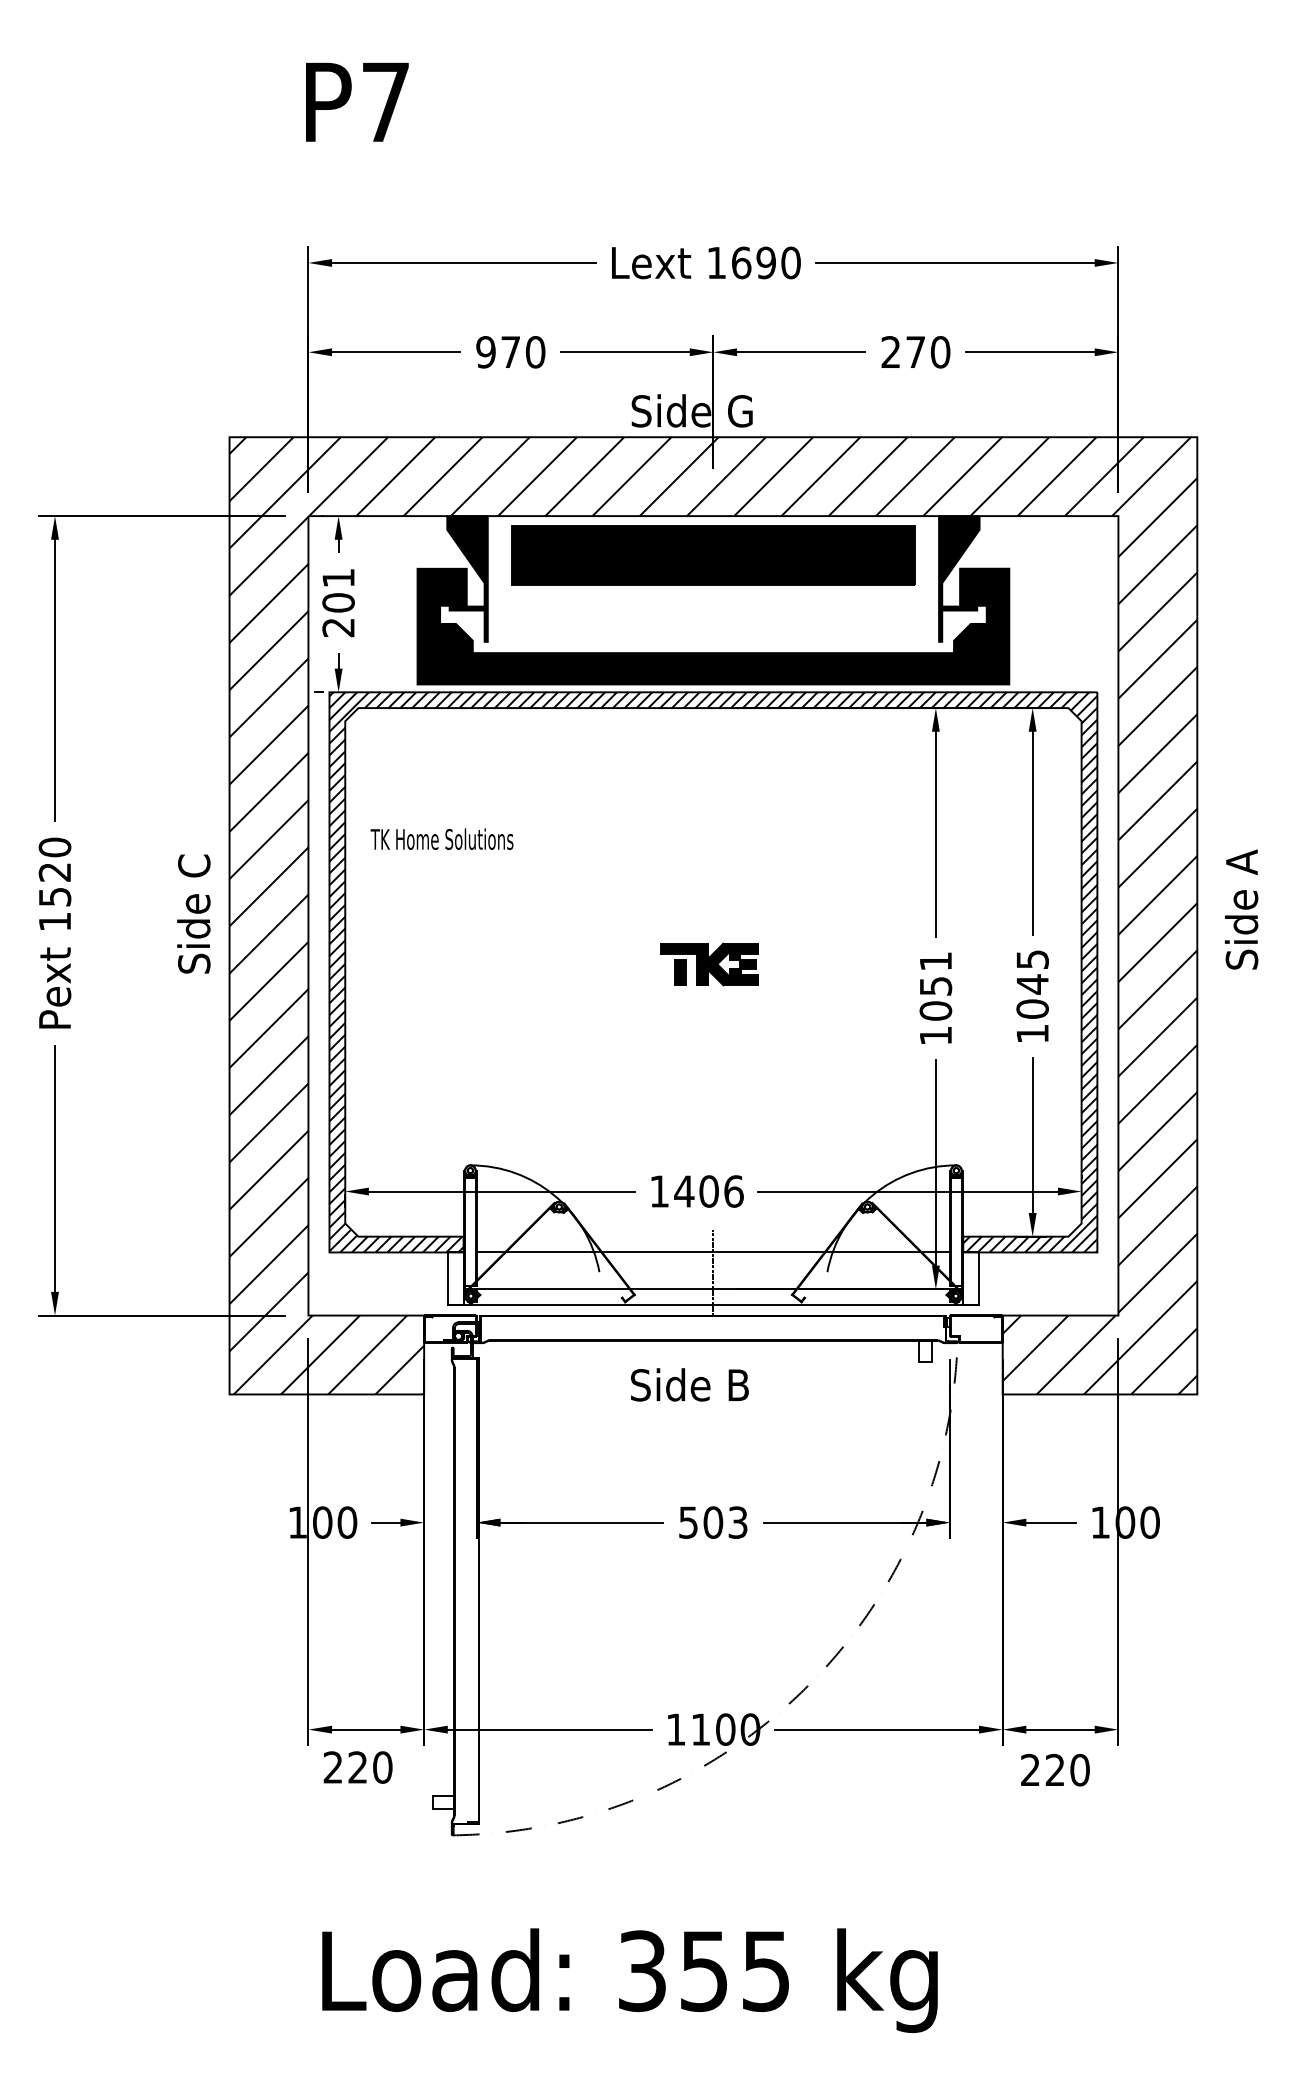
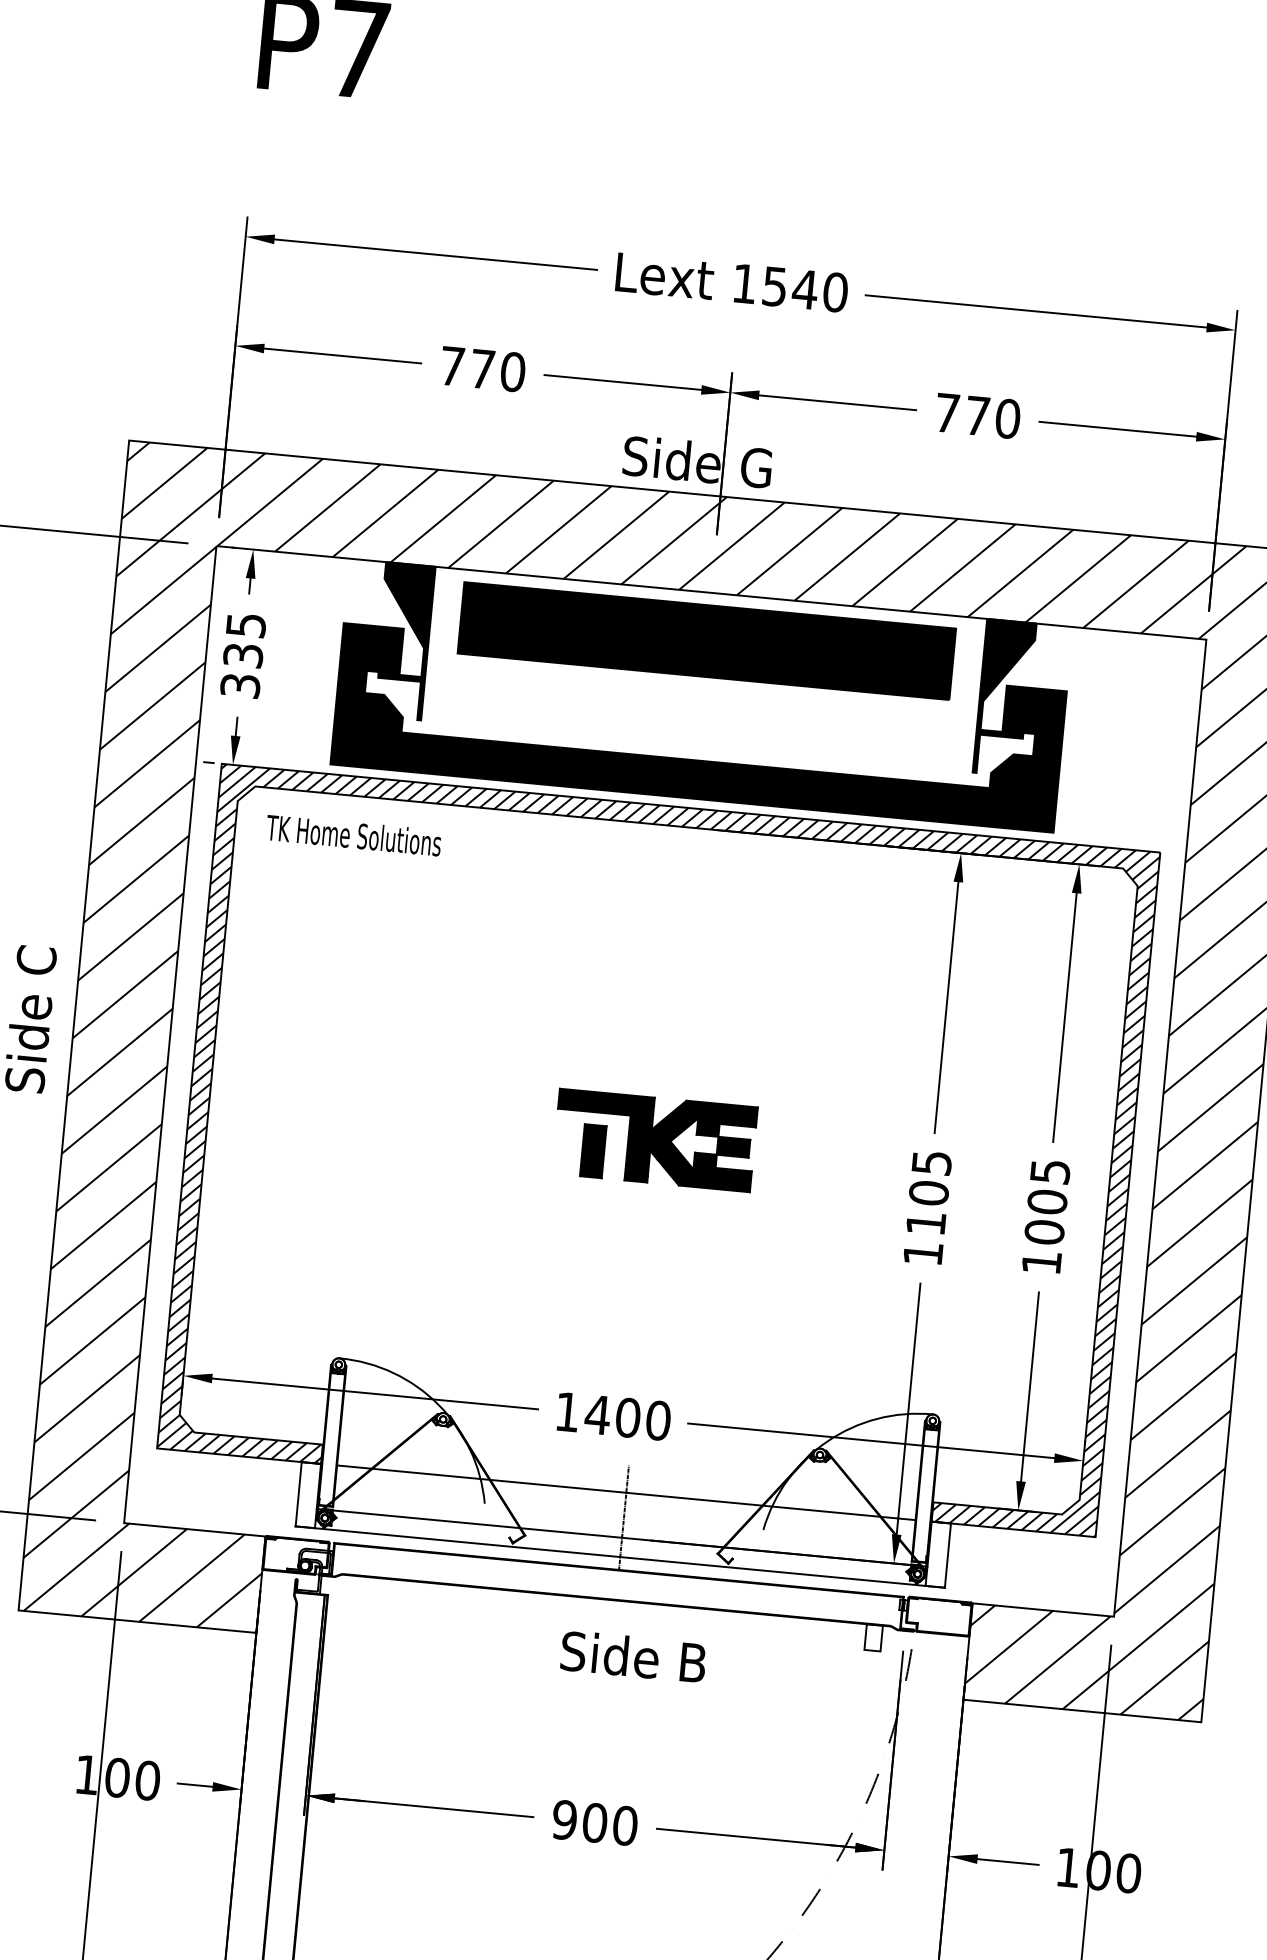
text: (754, 262) -> (790, 287), 1690 -> 1540
text: (890, 351) -> (946, 412), 270 -> 770
text: (485, 352) -> (451, 366), 970 -> 770
text: (338, 603) -> (243, 656), 201 -> 335
text: (441, 838) -> (353, 834), moved
part: (709, 964) -> (654, 1140), size x1.67
text: (1032, 984) -> (1047, 1202), 1045 -> 1005
text: (935, 986) -> (928, 1193), 1051 -> 1105
text: (733, 1191) -> (657, 1420), 1406 -> 1400
text: (689, 1384) -> (633, 1656), moved
text: (712, 1522) -> (594, 1822), 503 -> 900

